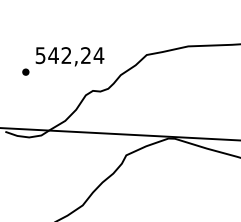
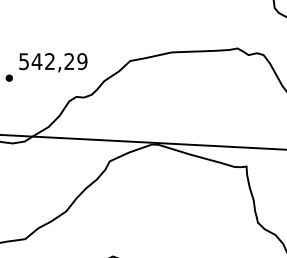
text: (99, 55) -> (82, 61), 542,24 -> 542,29

